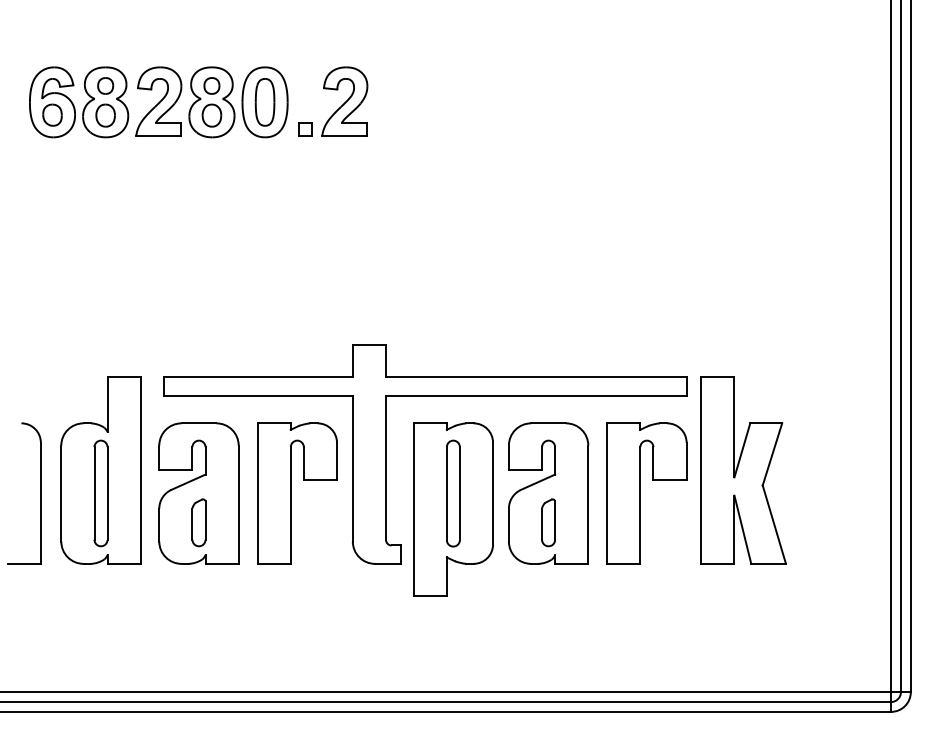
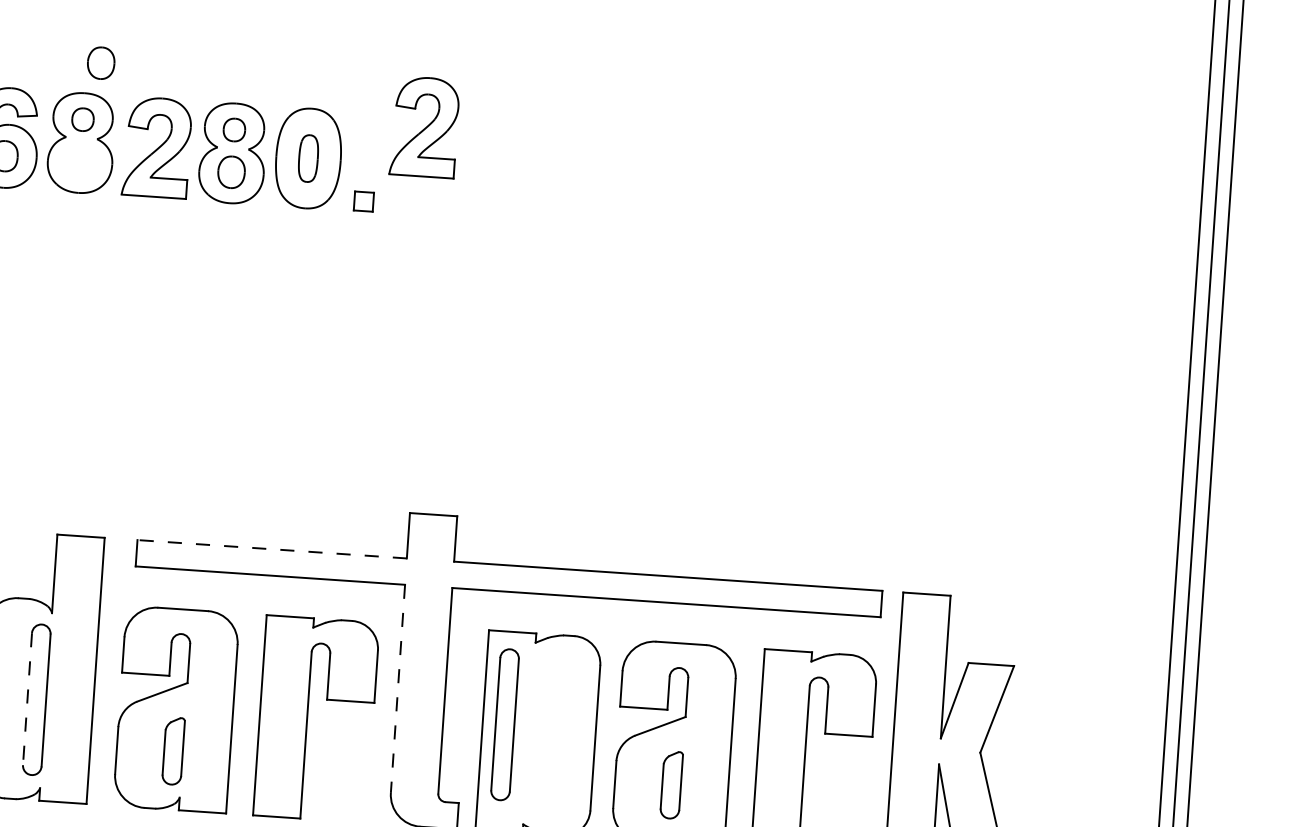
part: (344, 101) -> (424, 126), moved
part: (264, 102) -> (307, 158), size x0.7
part: (105, 115) -> (100, 63), moved
line: (258, 377) -> (272, 549), solid -> dashed
line: (352, 469) -> (397, 690), solid -> dashed
line: (94, 493) -> (27, 699), solid -> dashed
part: (453, 493) -> (505, 724), moved

